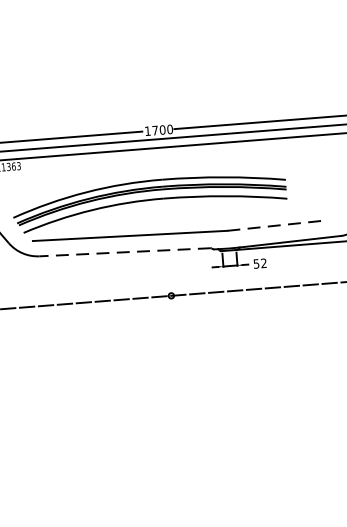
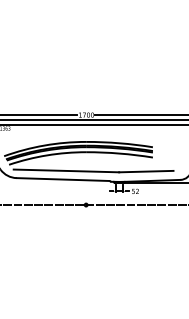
line: (277, 225) -> (146, 171), dashed -> solid
line: (124, 252) -> (62, 179), dashed -> solid

